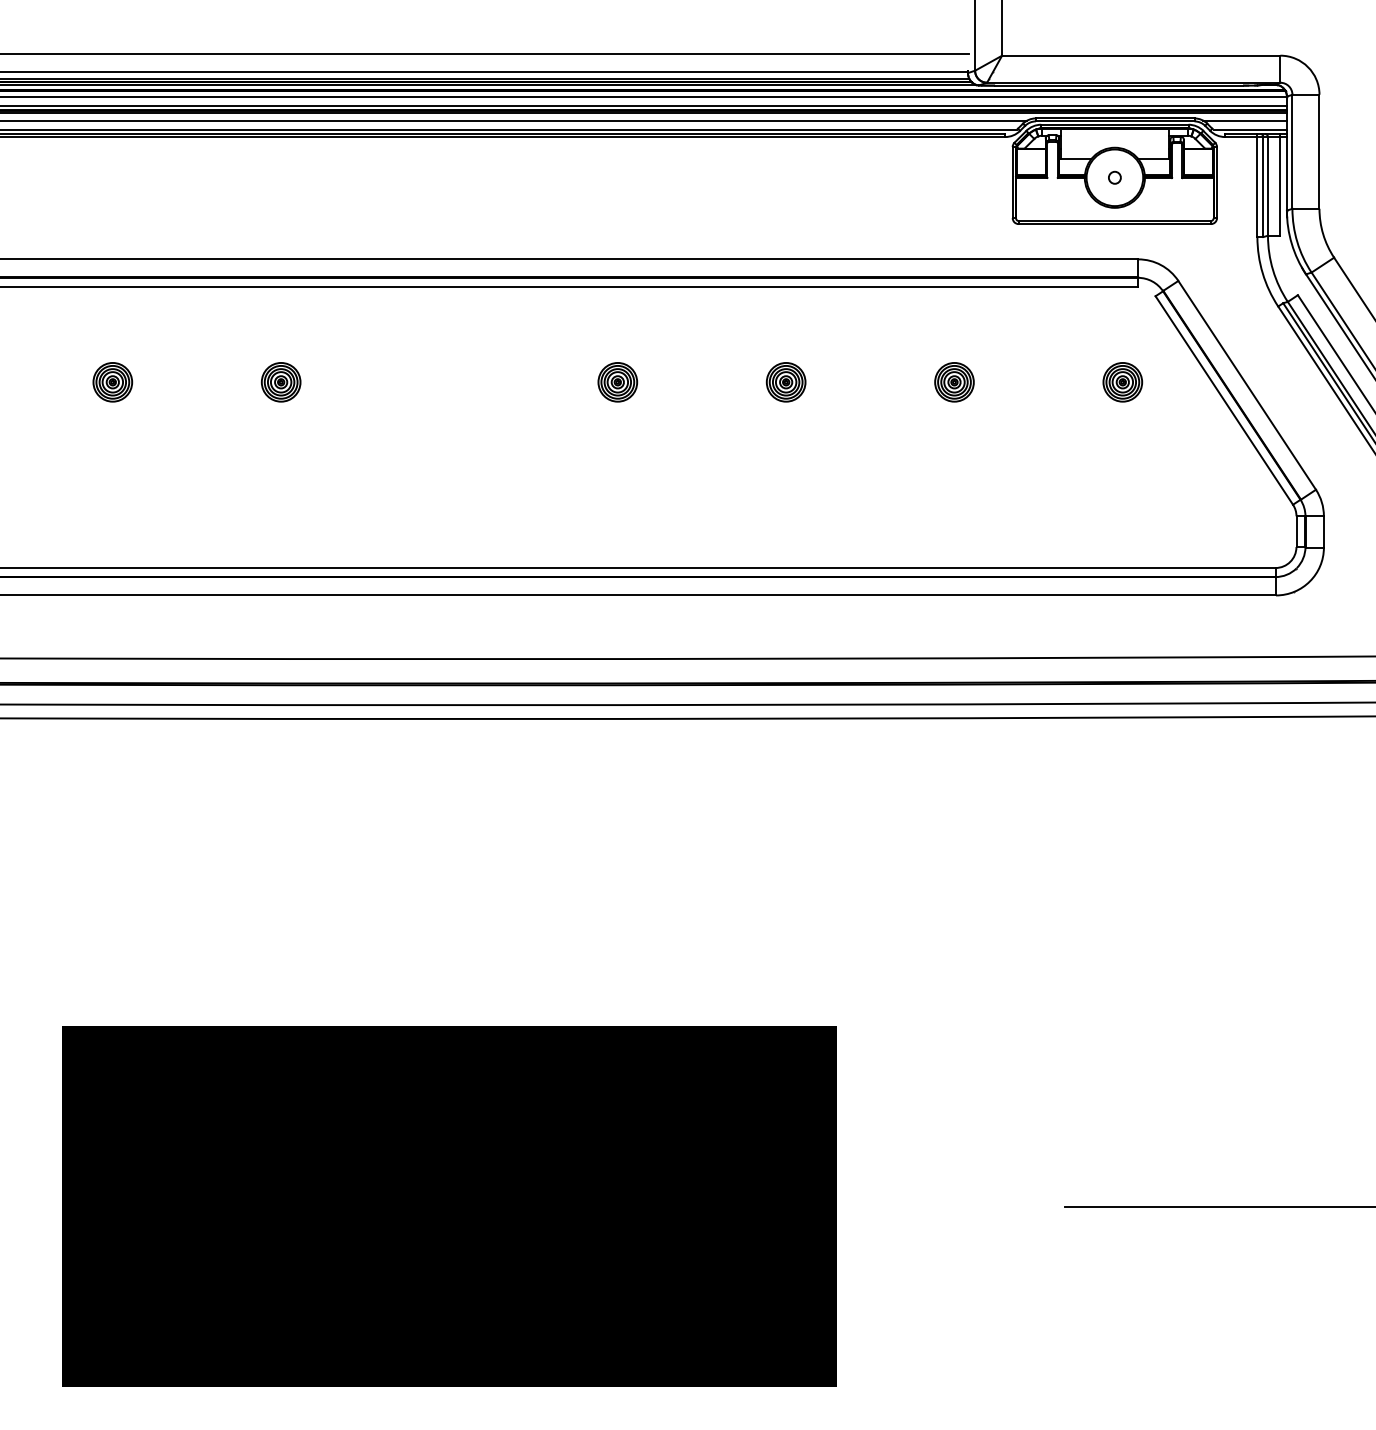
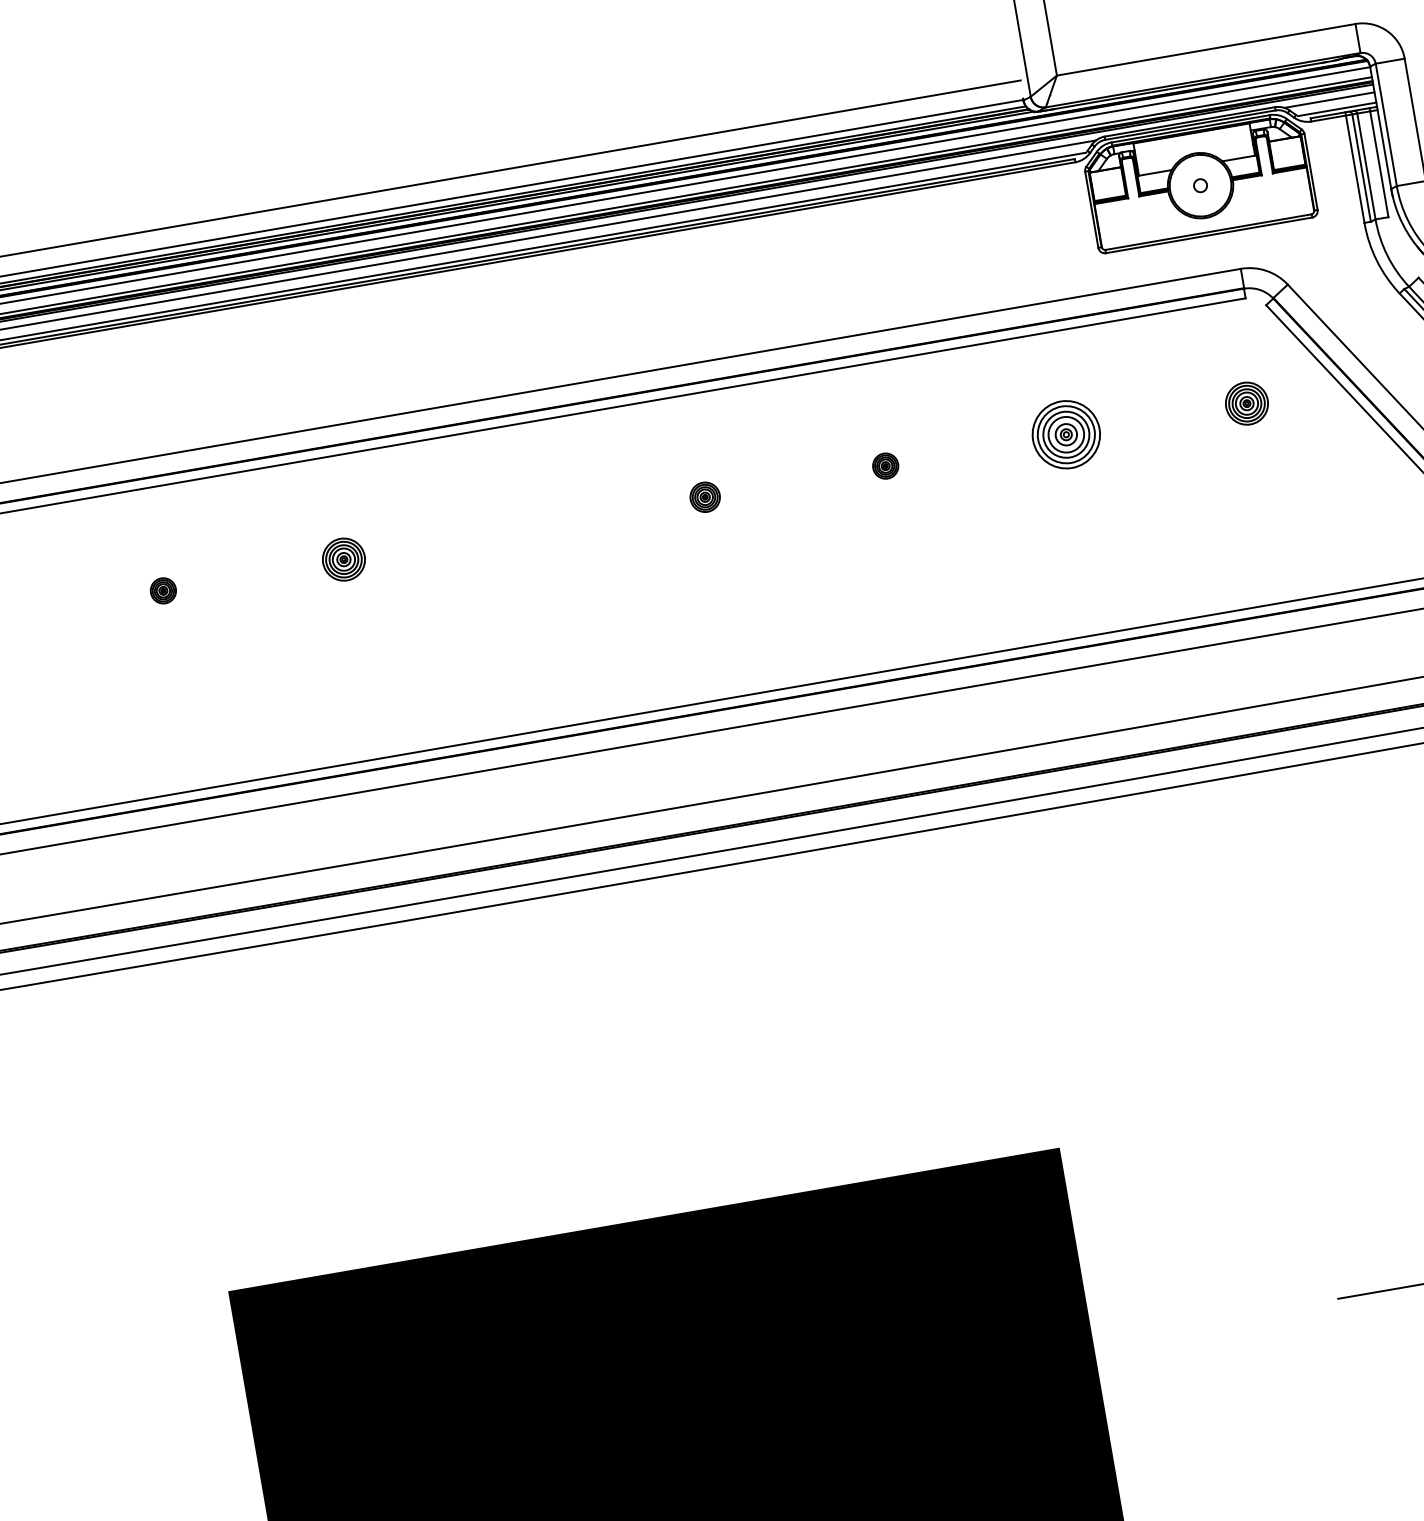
part: (112, 382) -> (163, 591), size x0.6
part: (617, 382) -> (704, 497), size x0.7
part: (785, 382) -> (885, 466), size x0.6
part: (954, 382) -> (1066, 435), size x1.6

